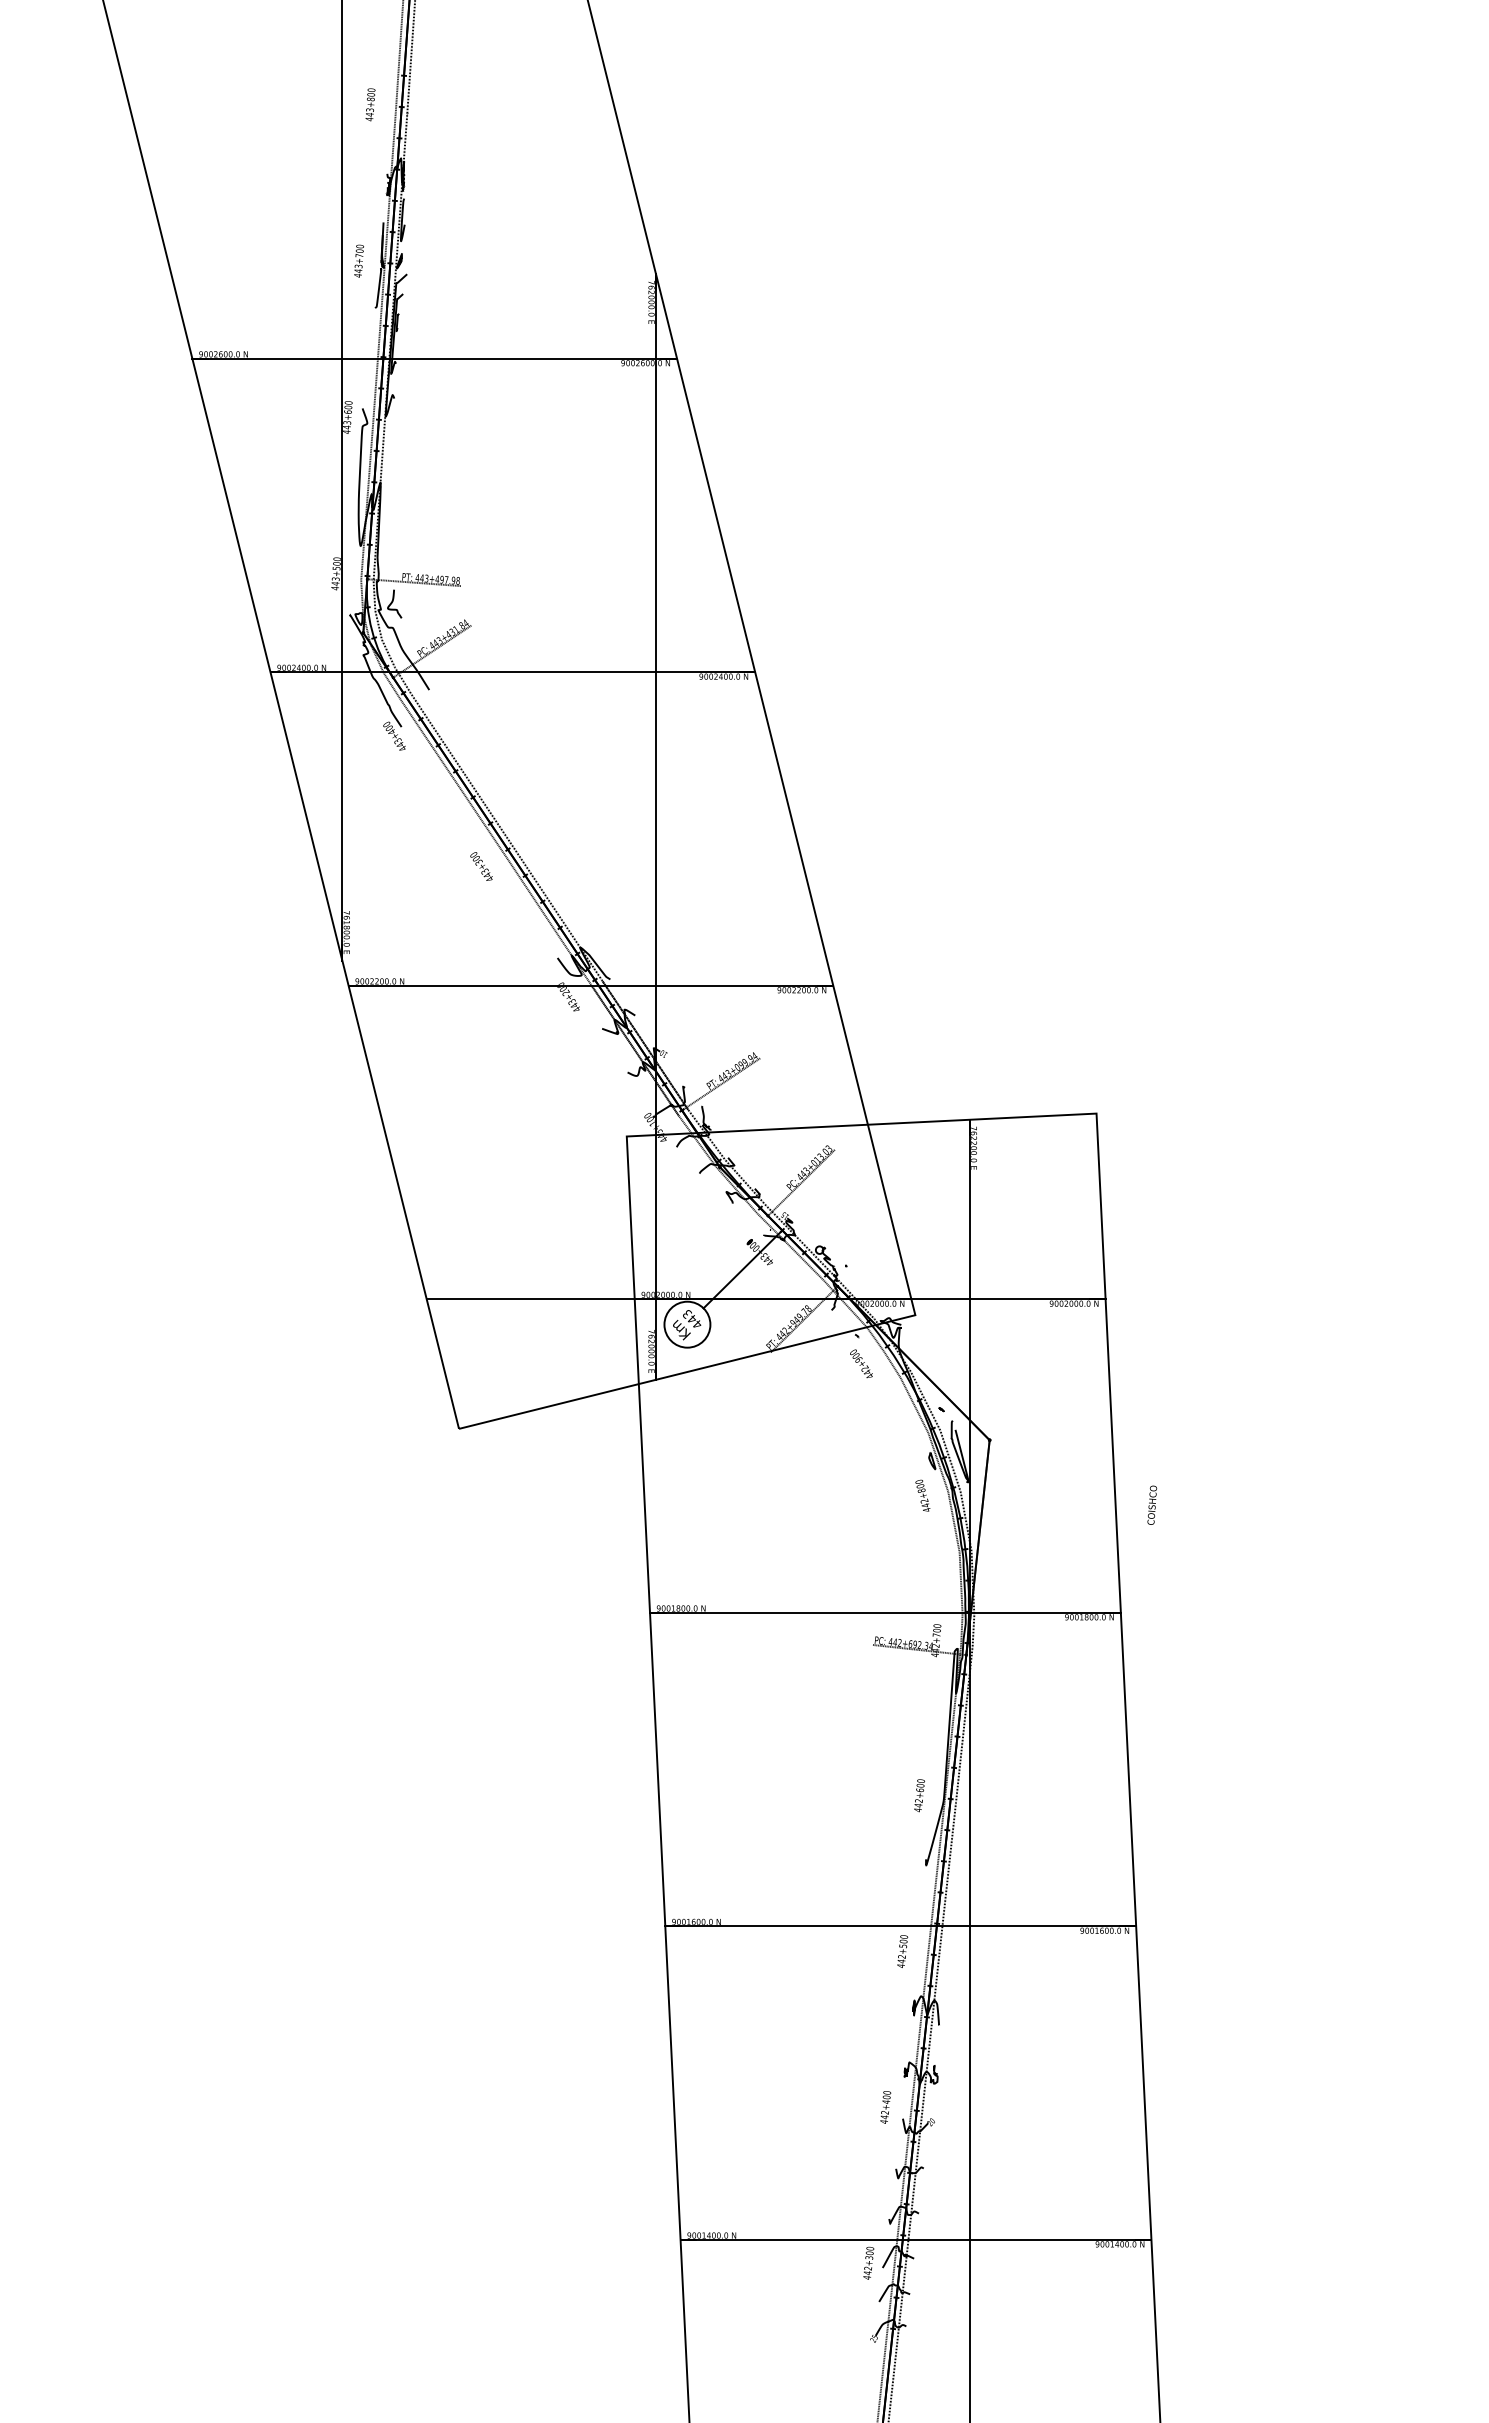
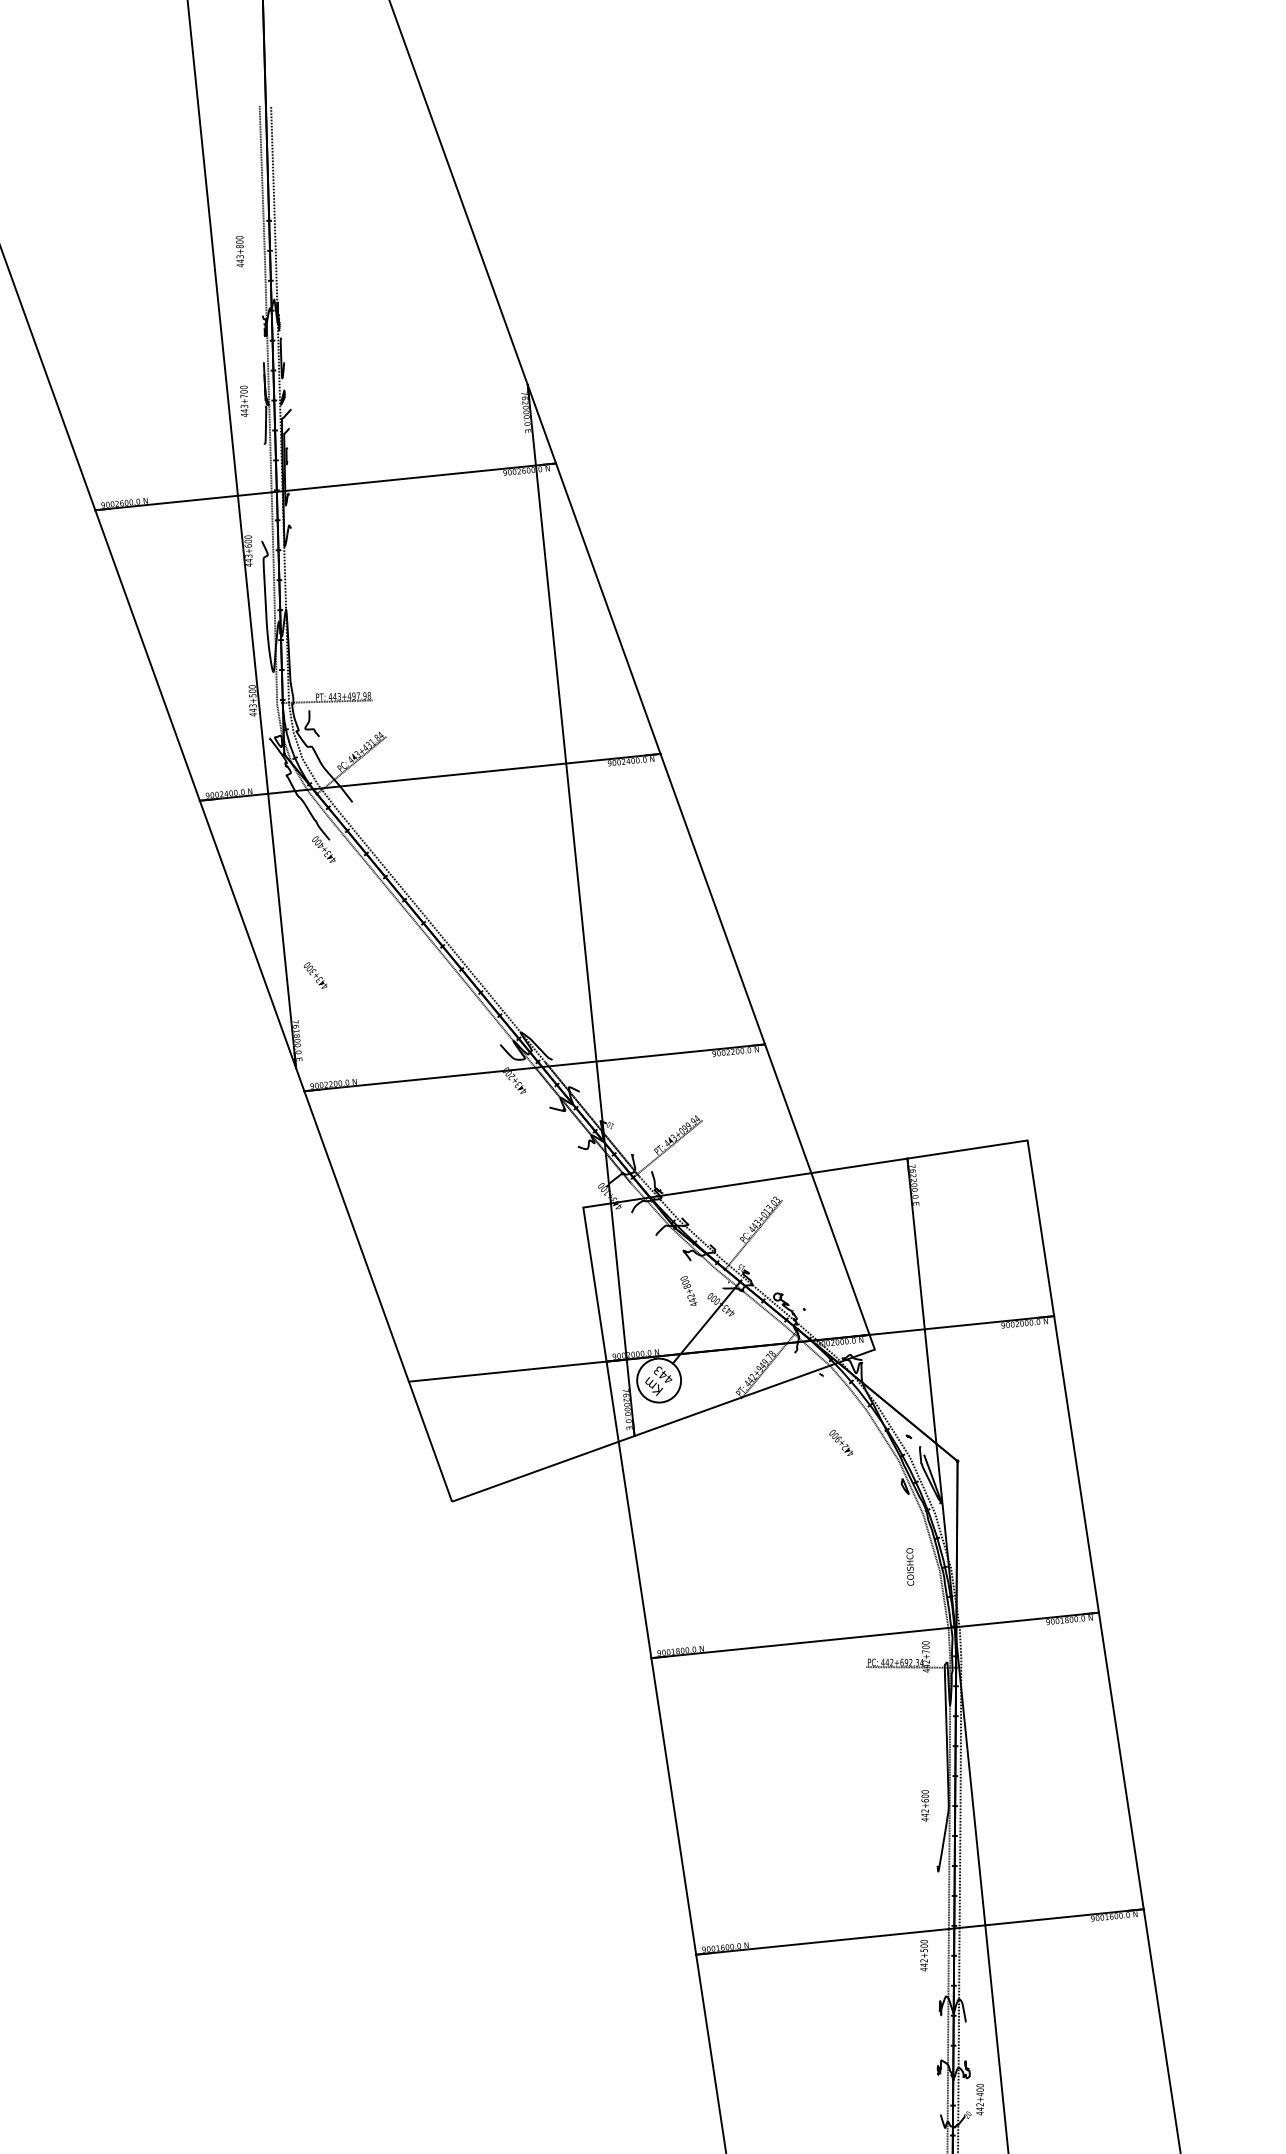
text: (481, 866) -> (315, 975), moved
text: (861, 1363) -> (841, 1442), moved
text: (922, 1495) -> (688, 1291), moved
text: (1152, 1504) -> (910, 1566), moved
text: (885, 2107) -> (980, 2099), moved

